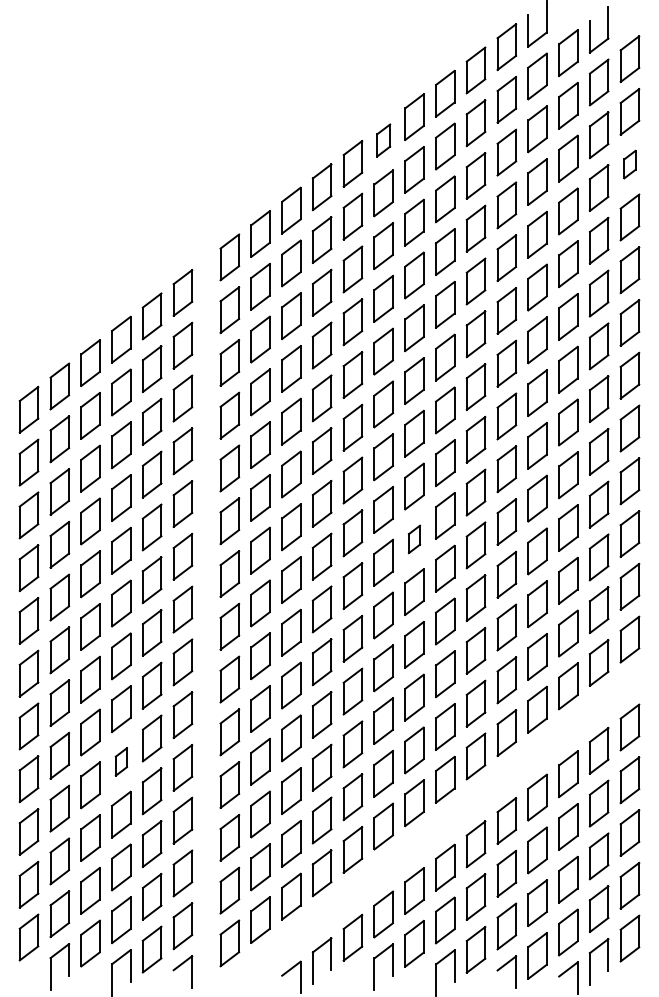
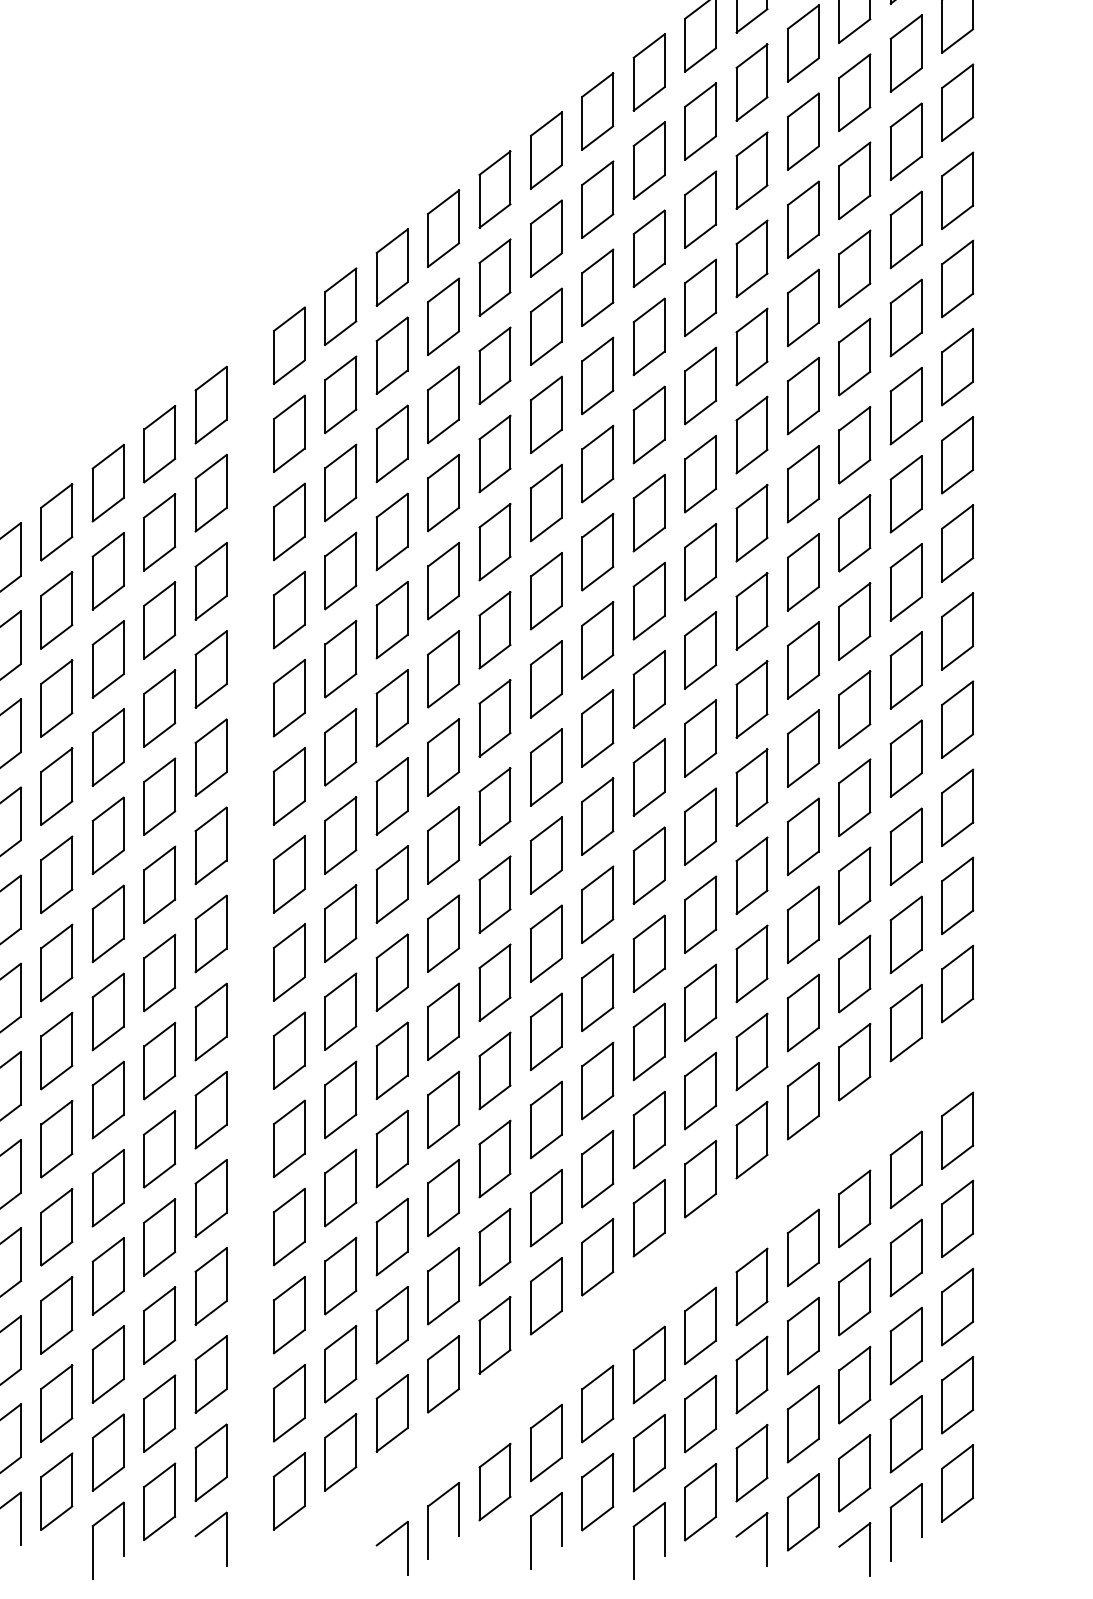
part: (383, 140) -> (546, 150), size x1.43
part: (629, 164) -> (956, 190), size x1.67
part: (414, 539) -> (597, 816), size x1.67
part: (121, 761) -> (108, 1187), size x1.67

